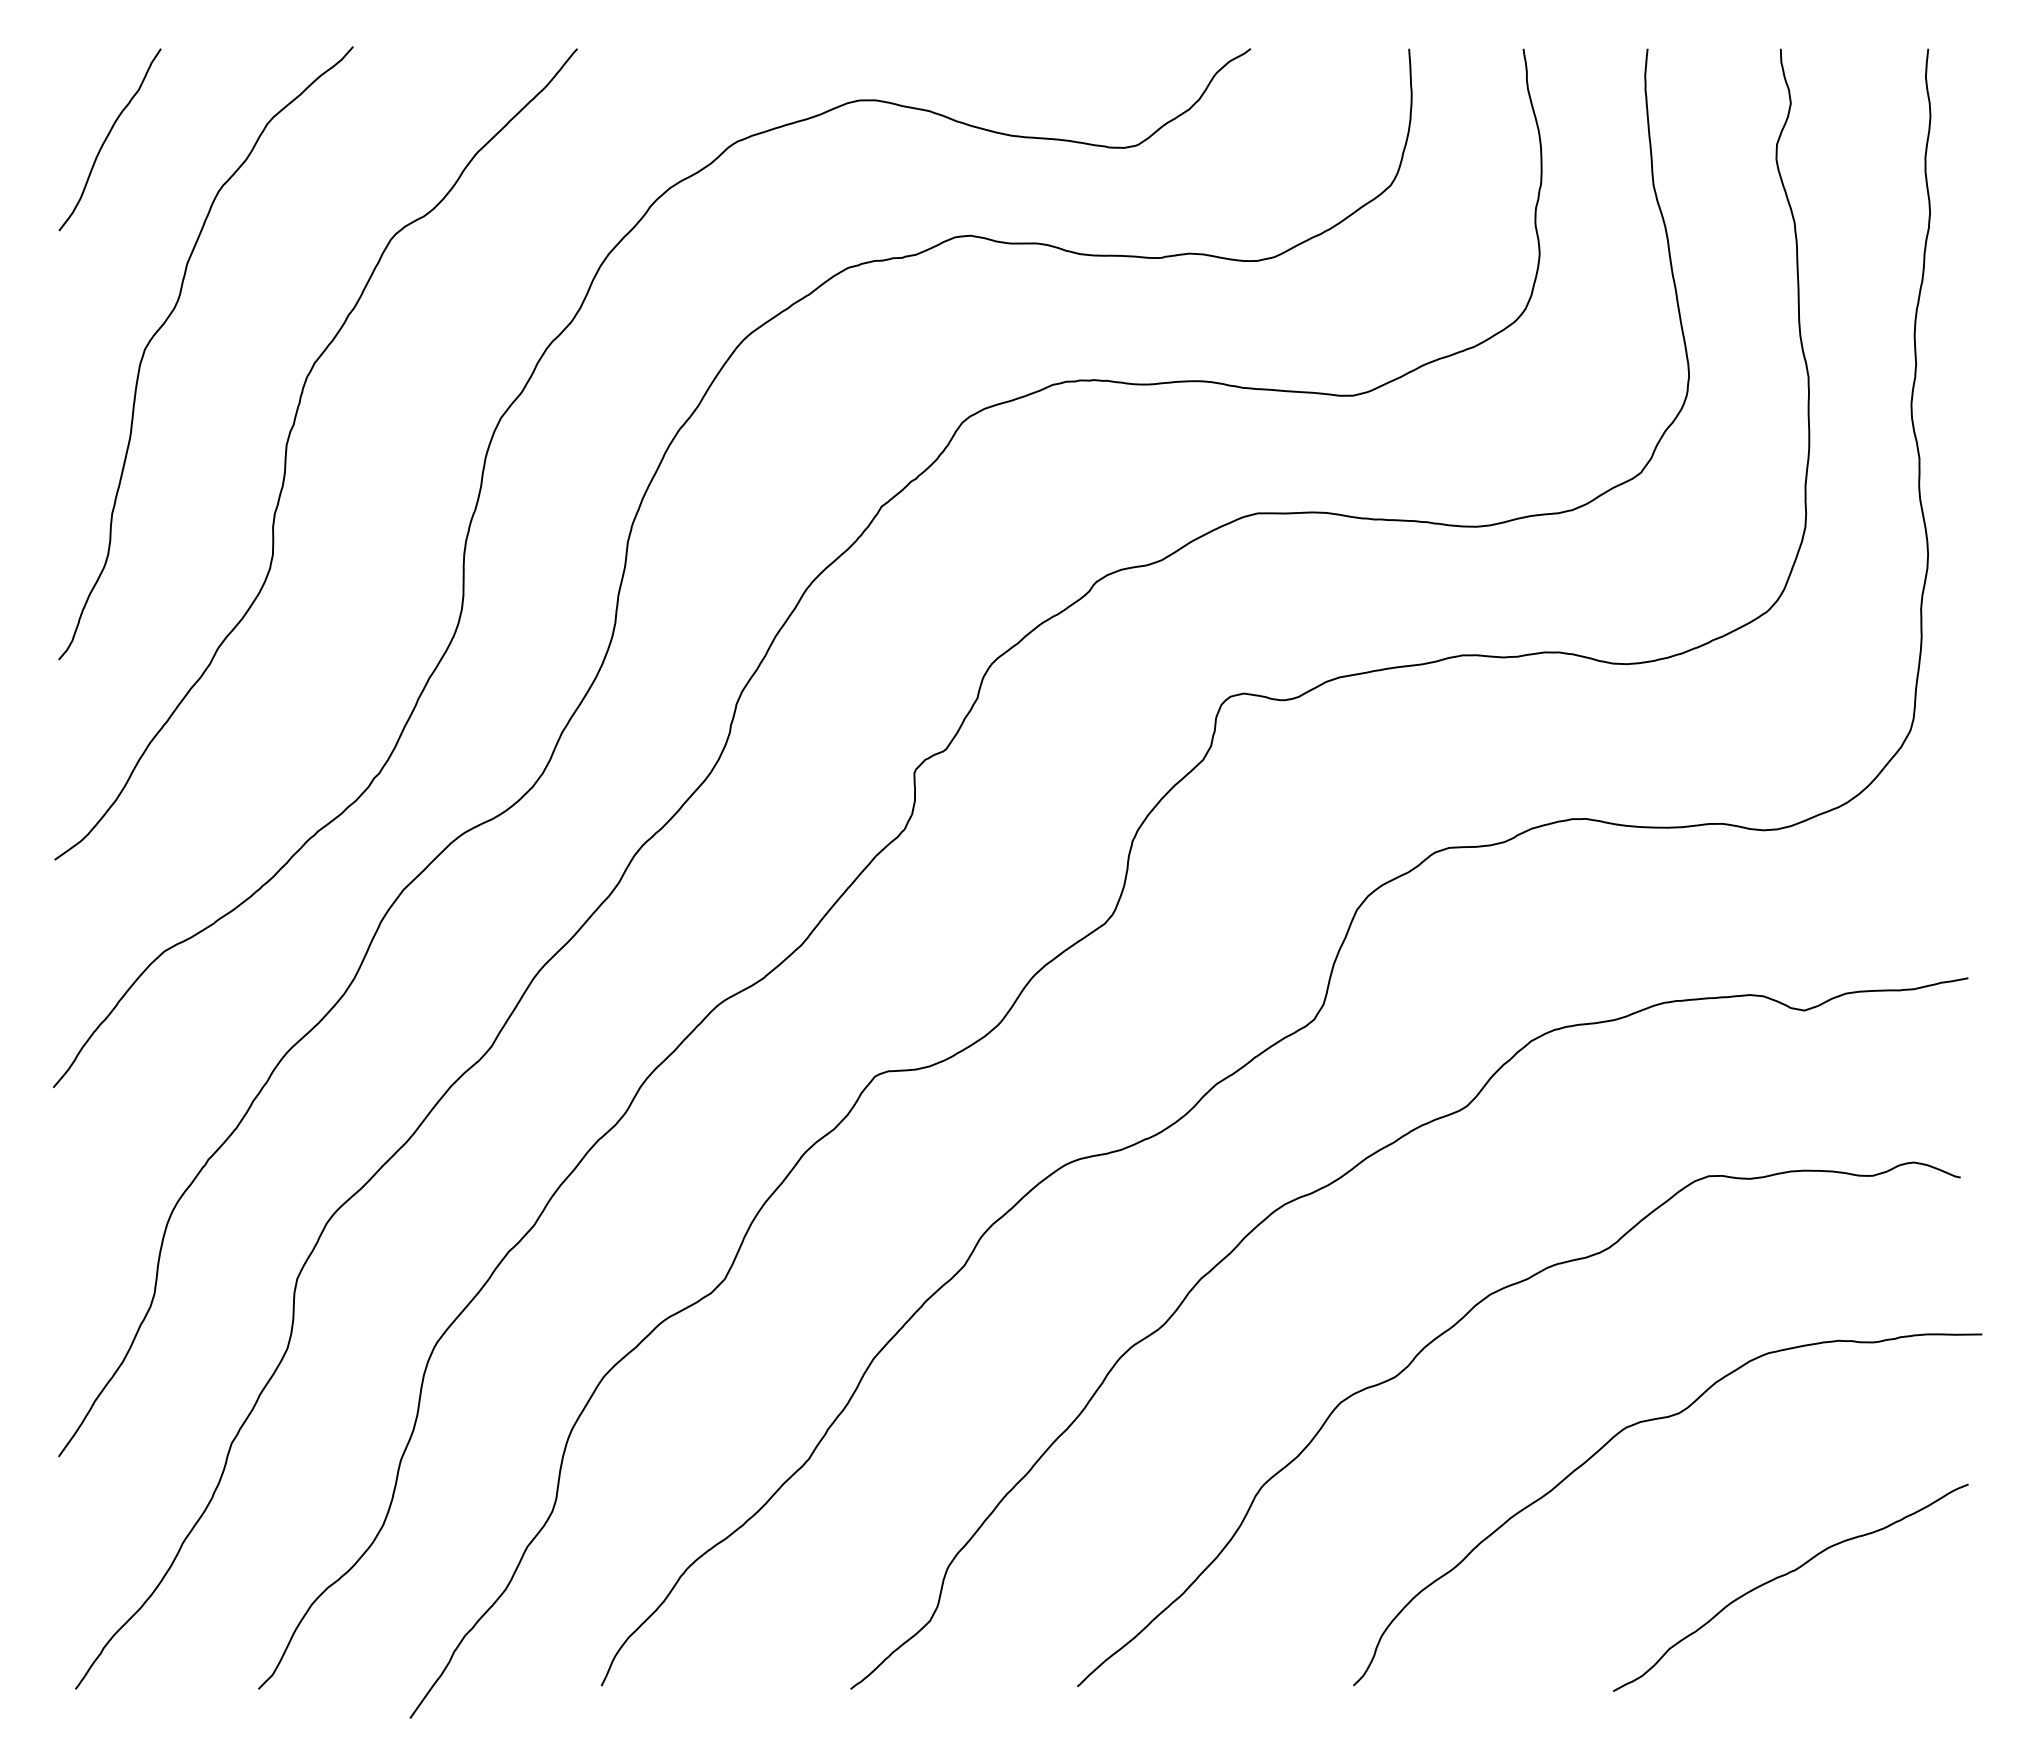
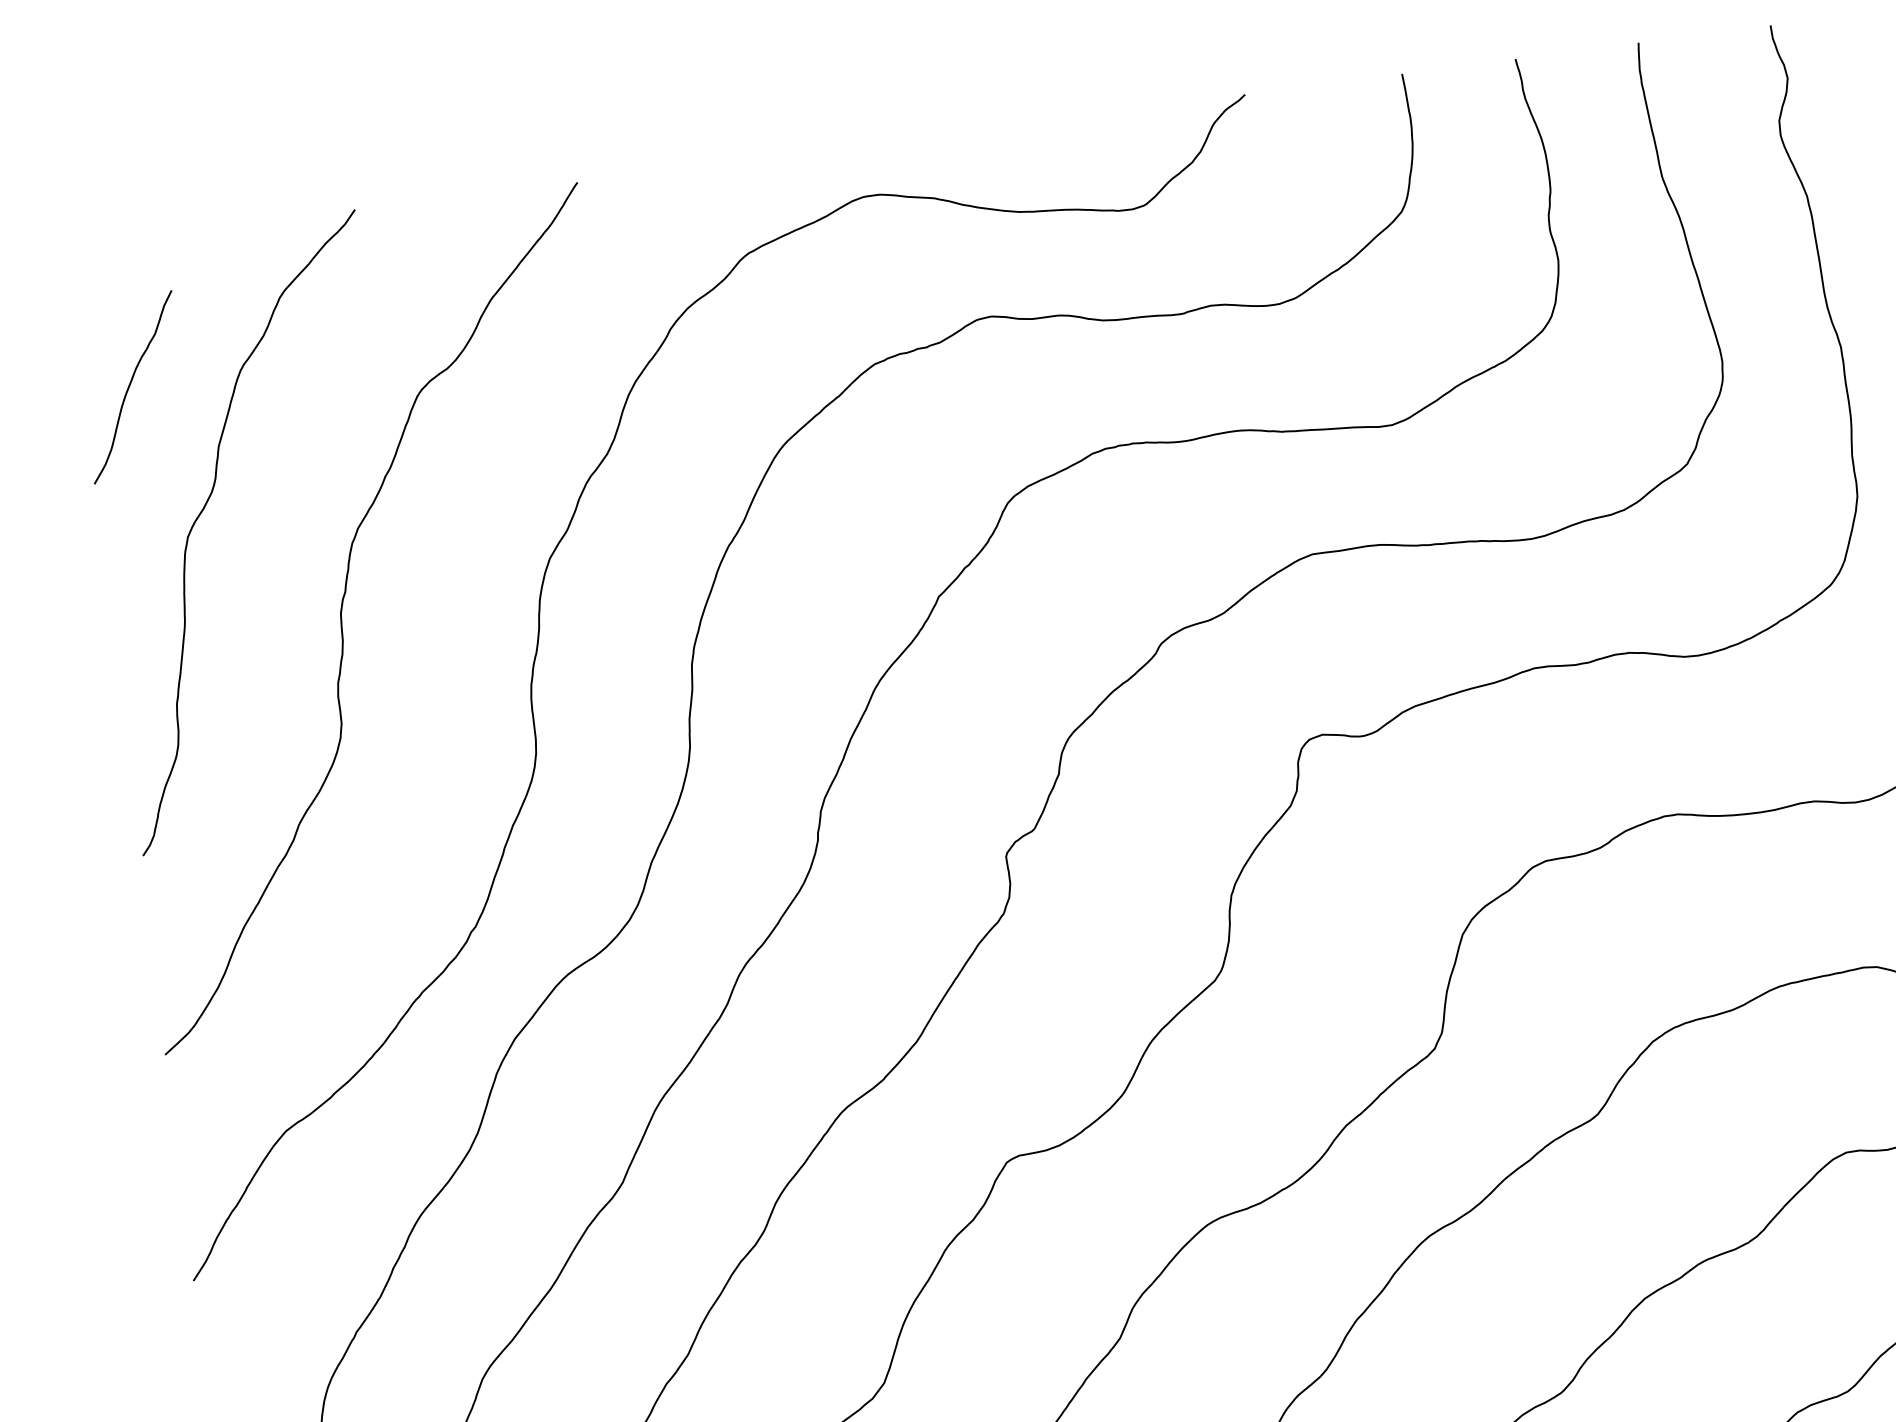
curve: (107, 138) -> (130, 386), moved

